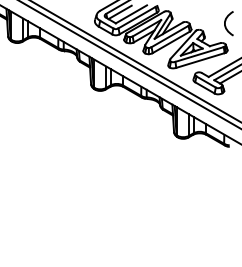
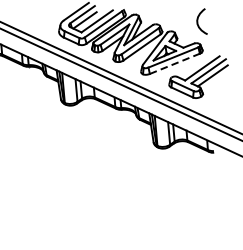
line: (200, 60) -> (174, 63), solid -> dashed

